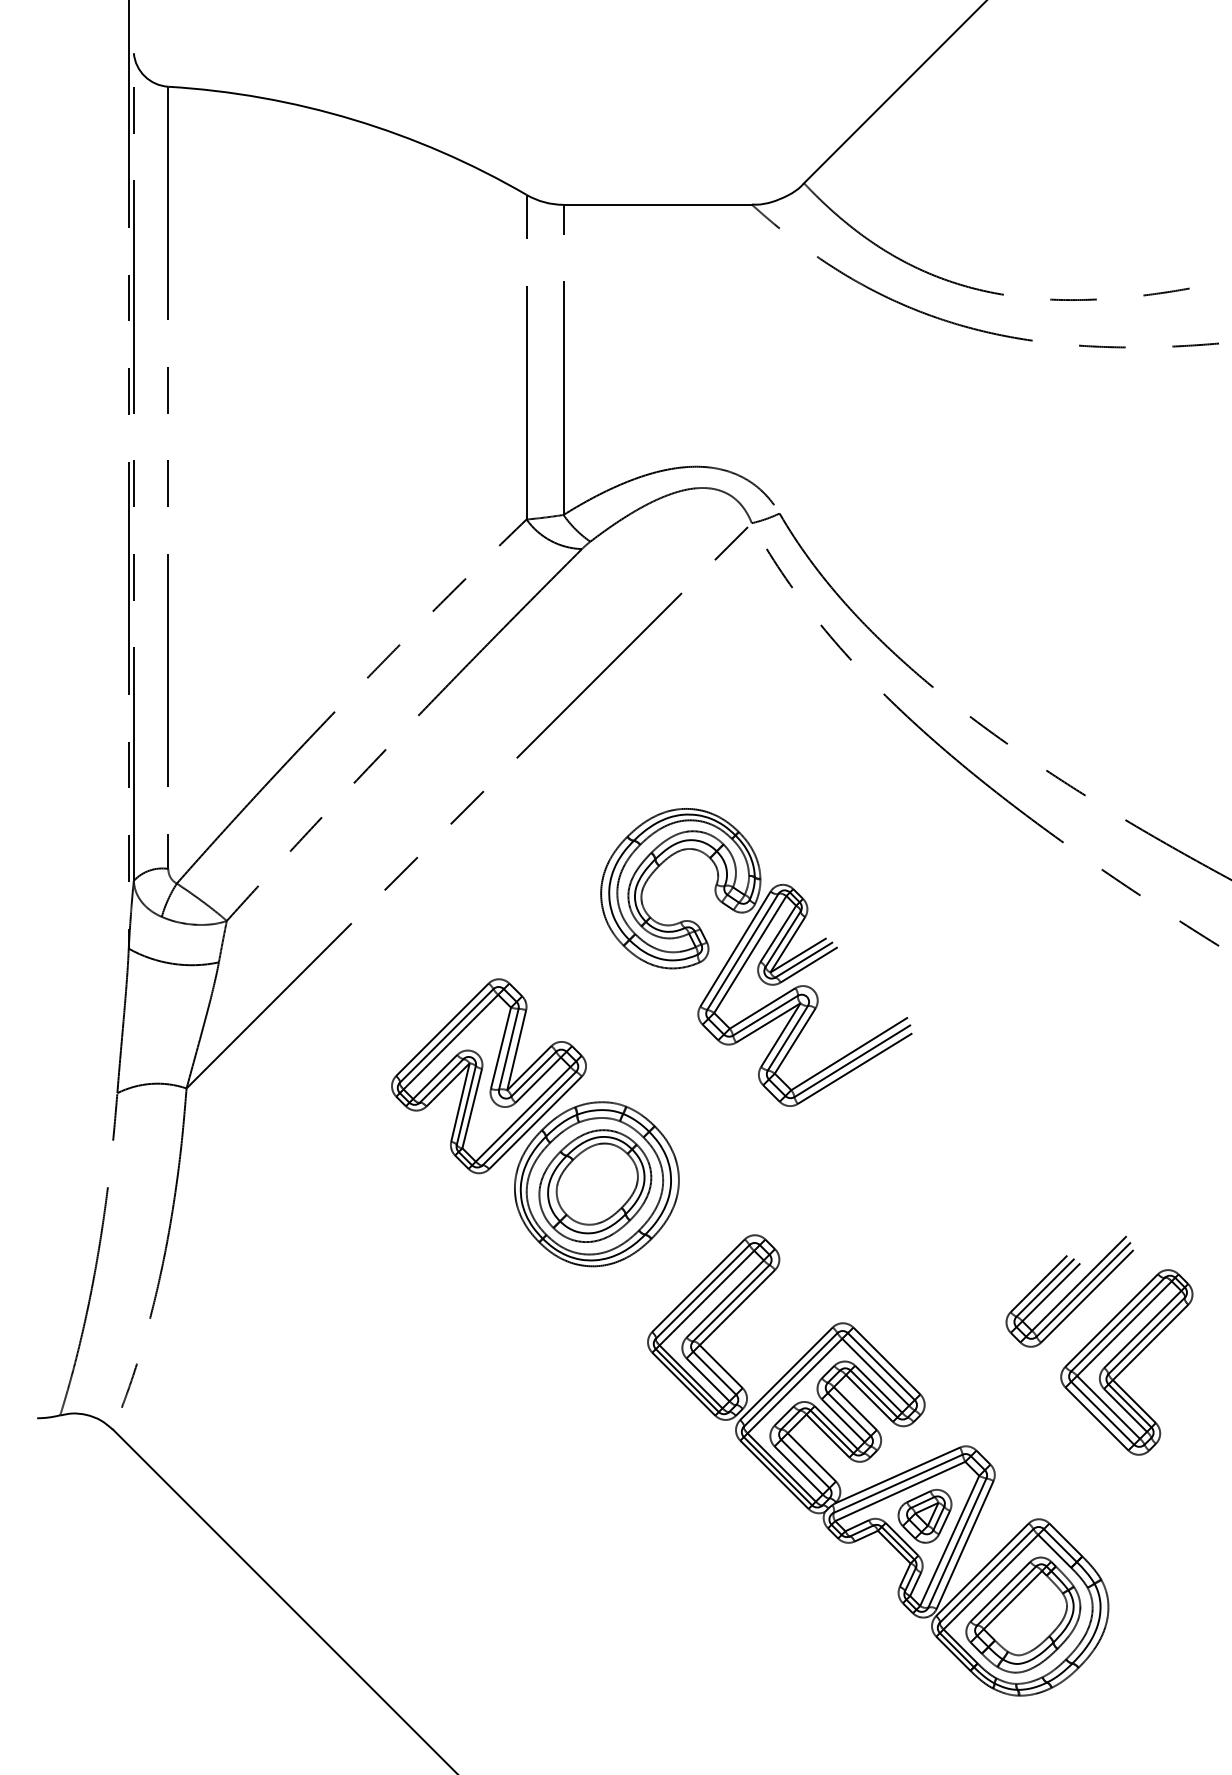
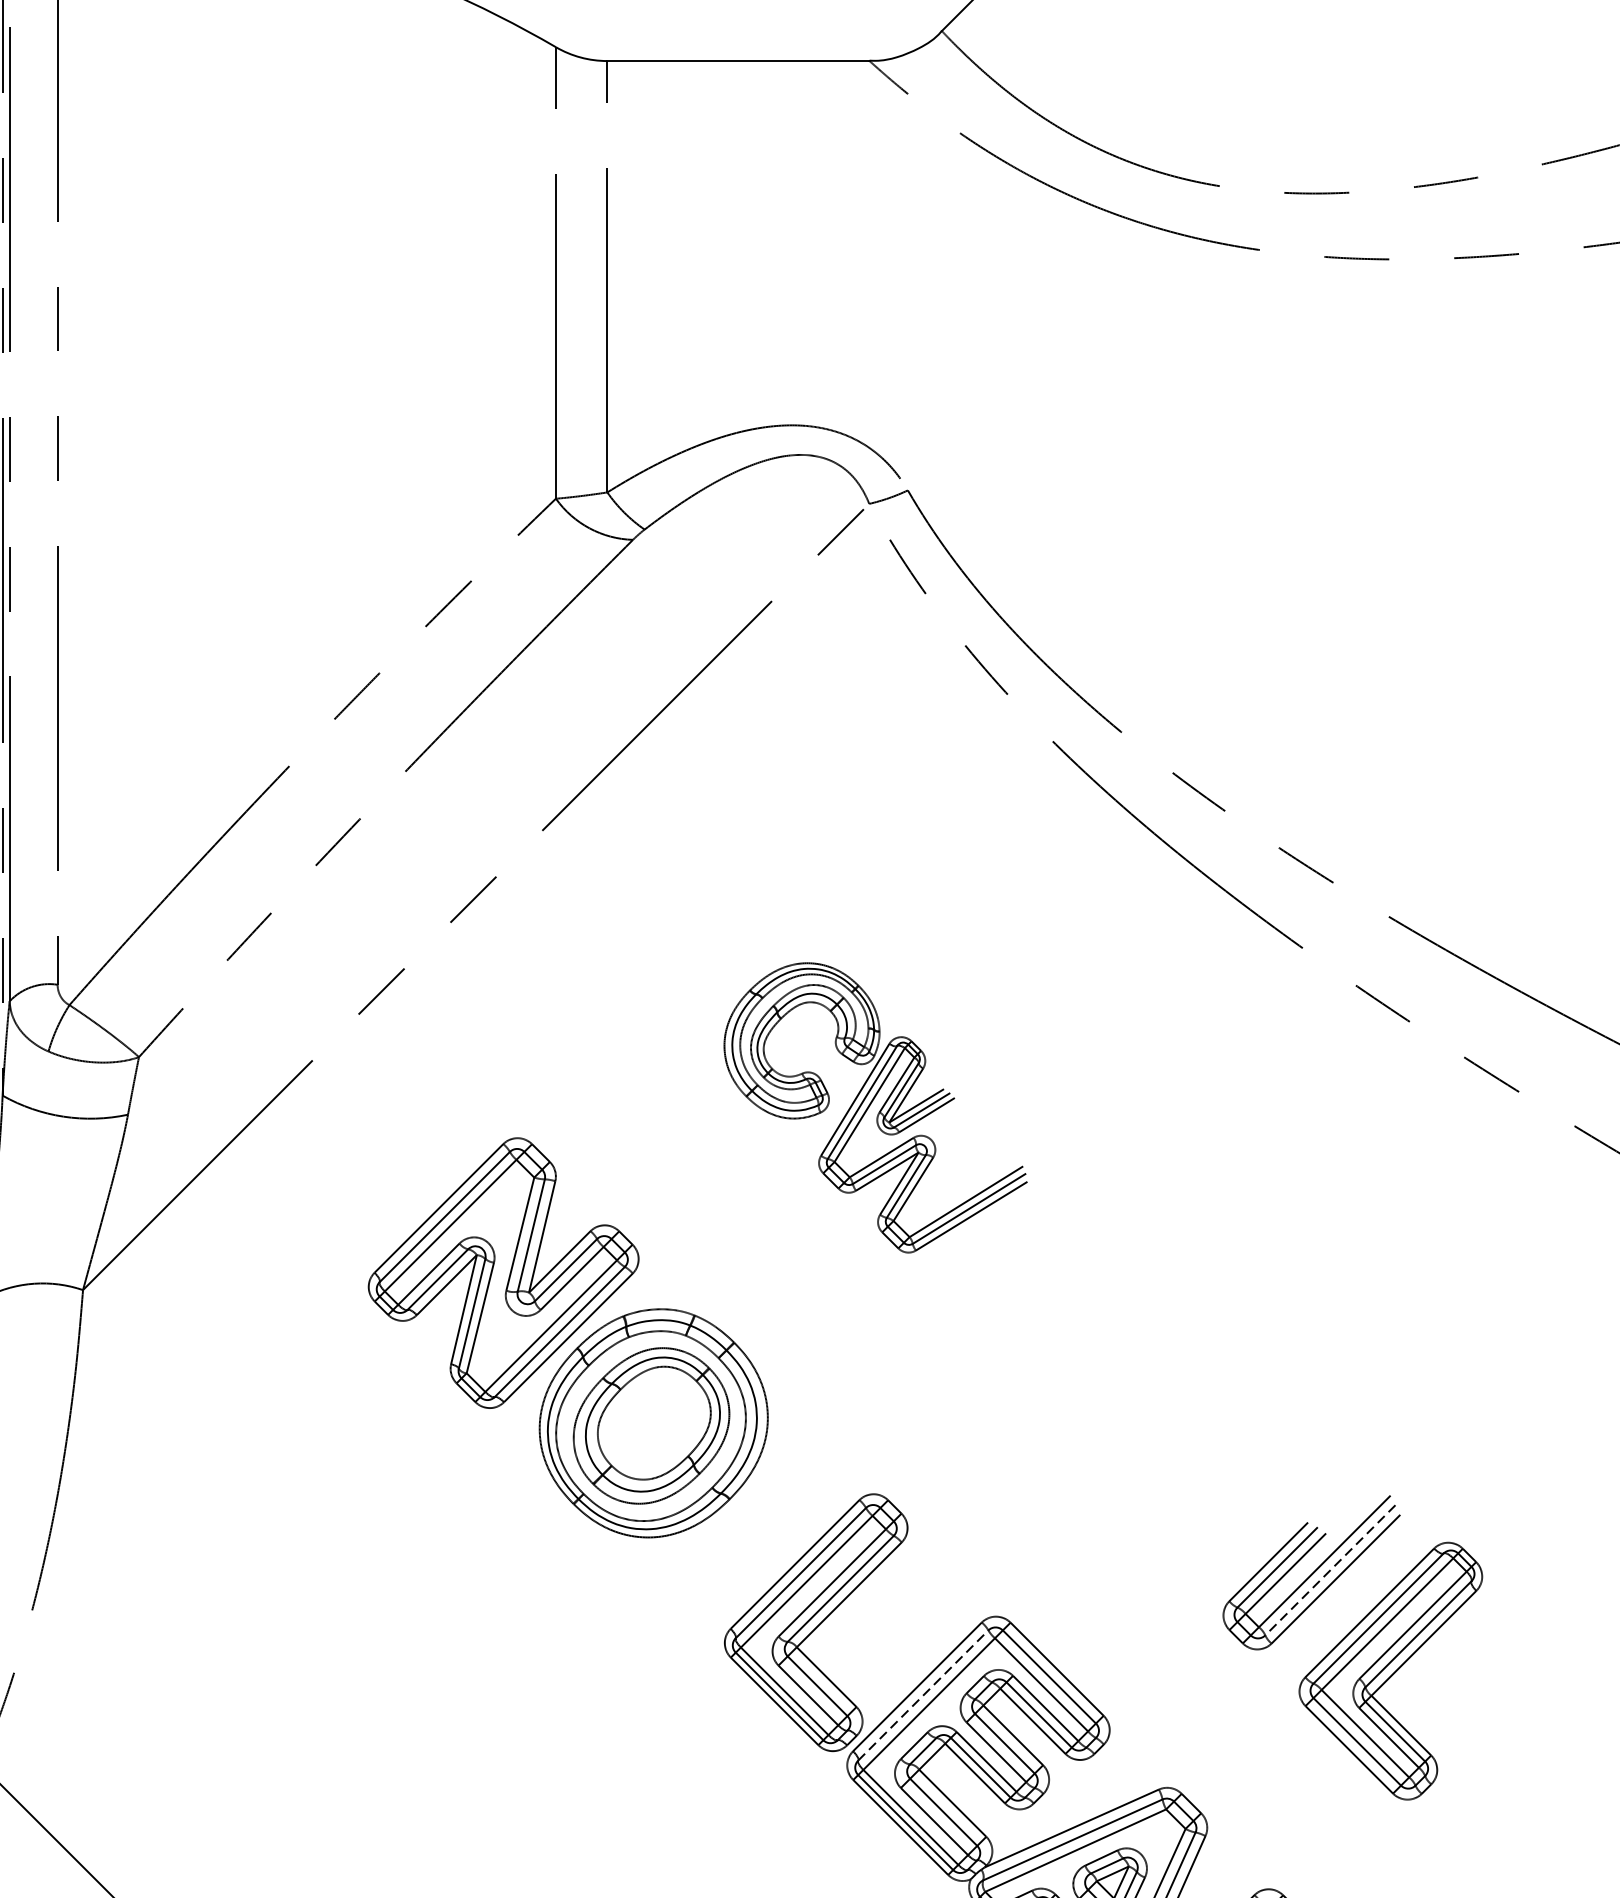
part: (756, 957) -> (875, 1107), size x0.7
line: (1083, 1290) -> (1330, 1571), solid -> dashed
line: (791, 1379) -> (924, 1694), solid -> dashed

